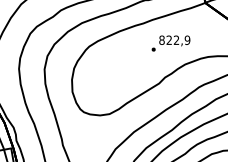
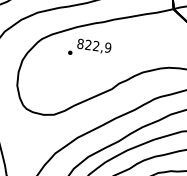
text: (170, 43) -> (89, 48), moved

